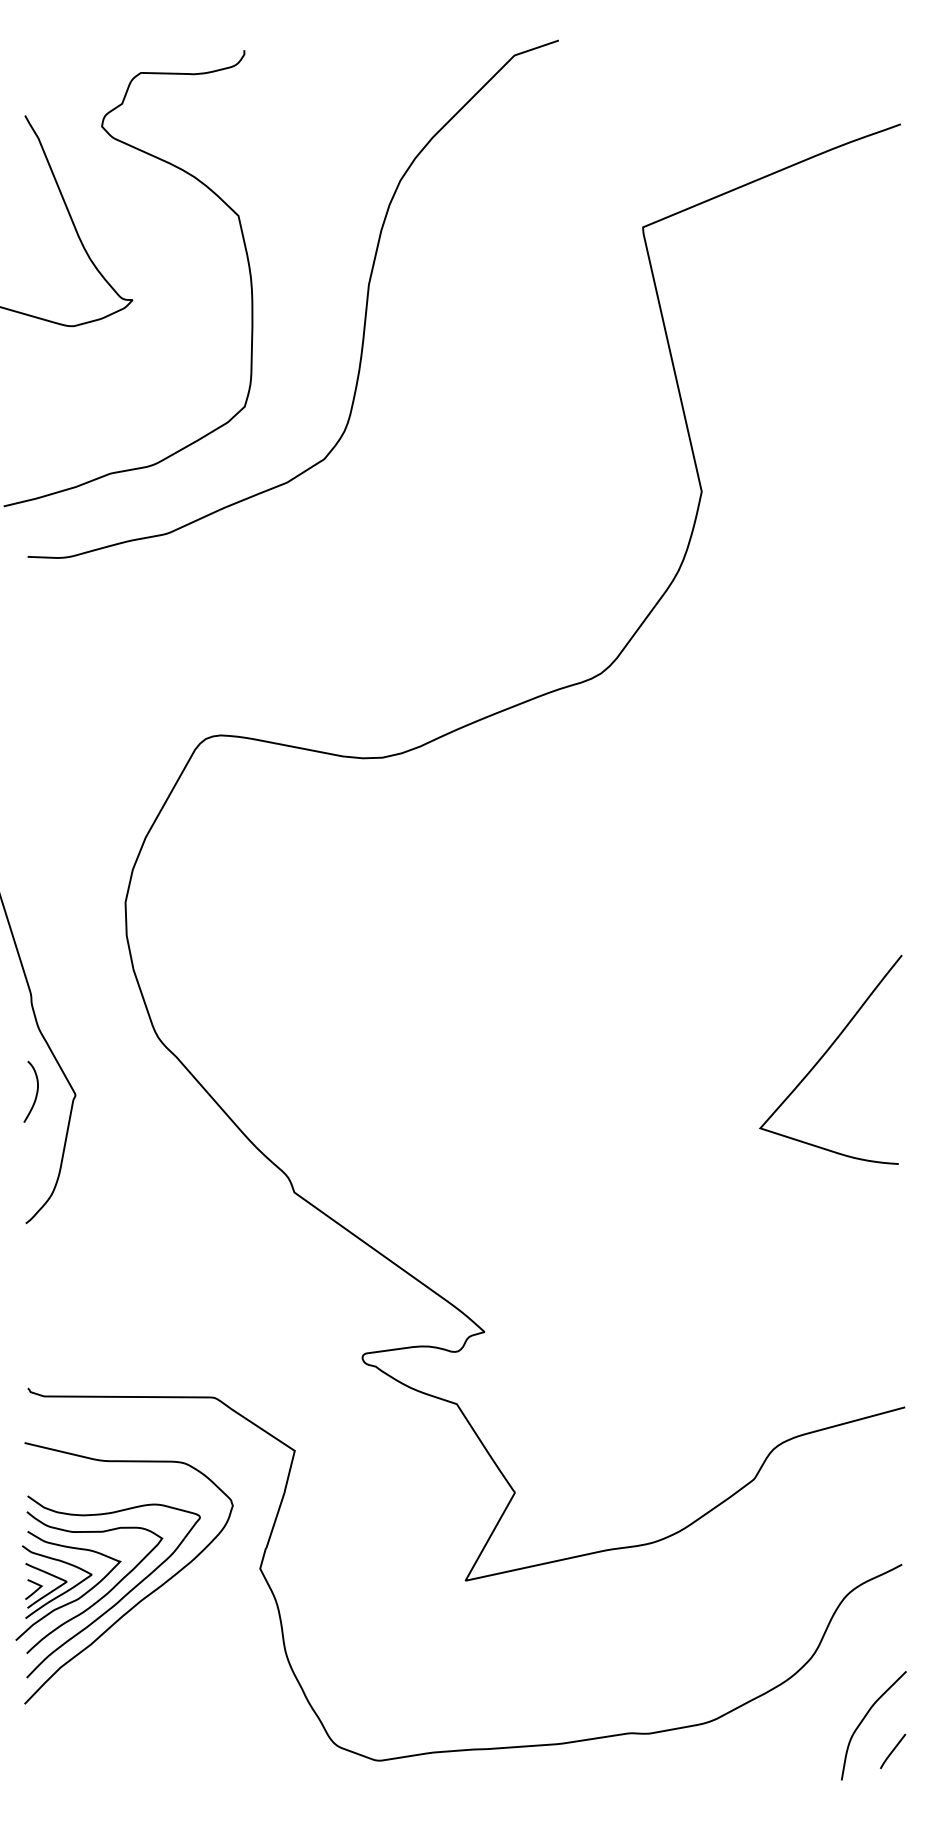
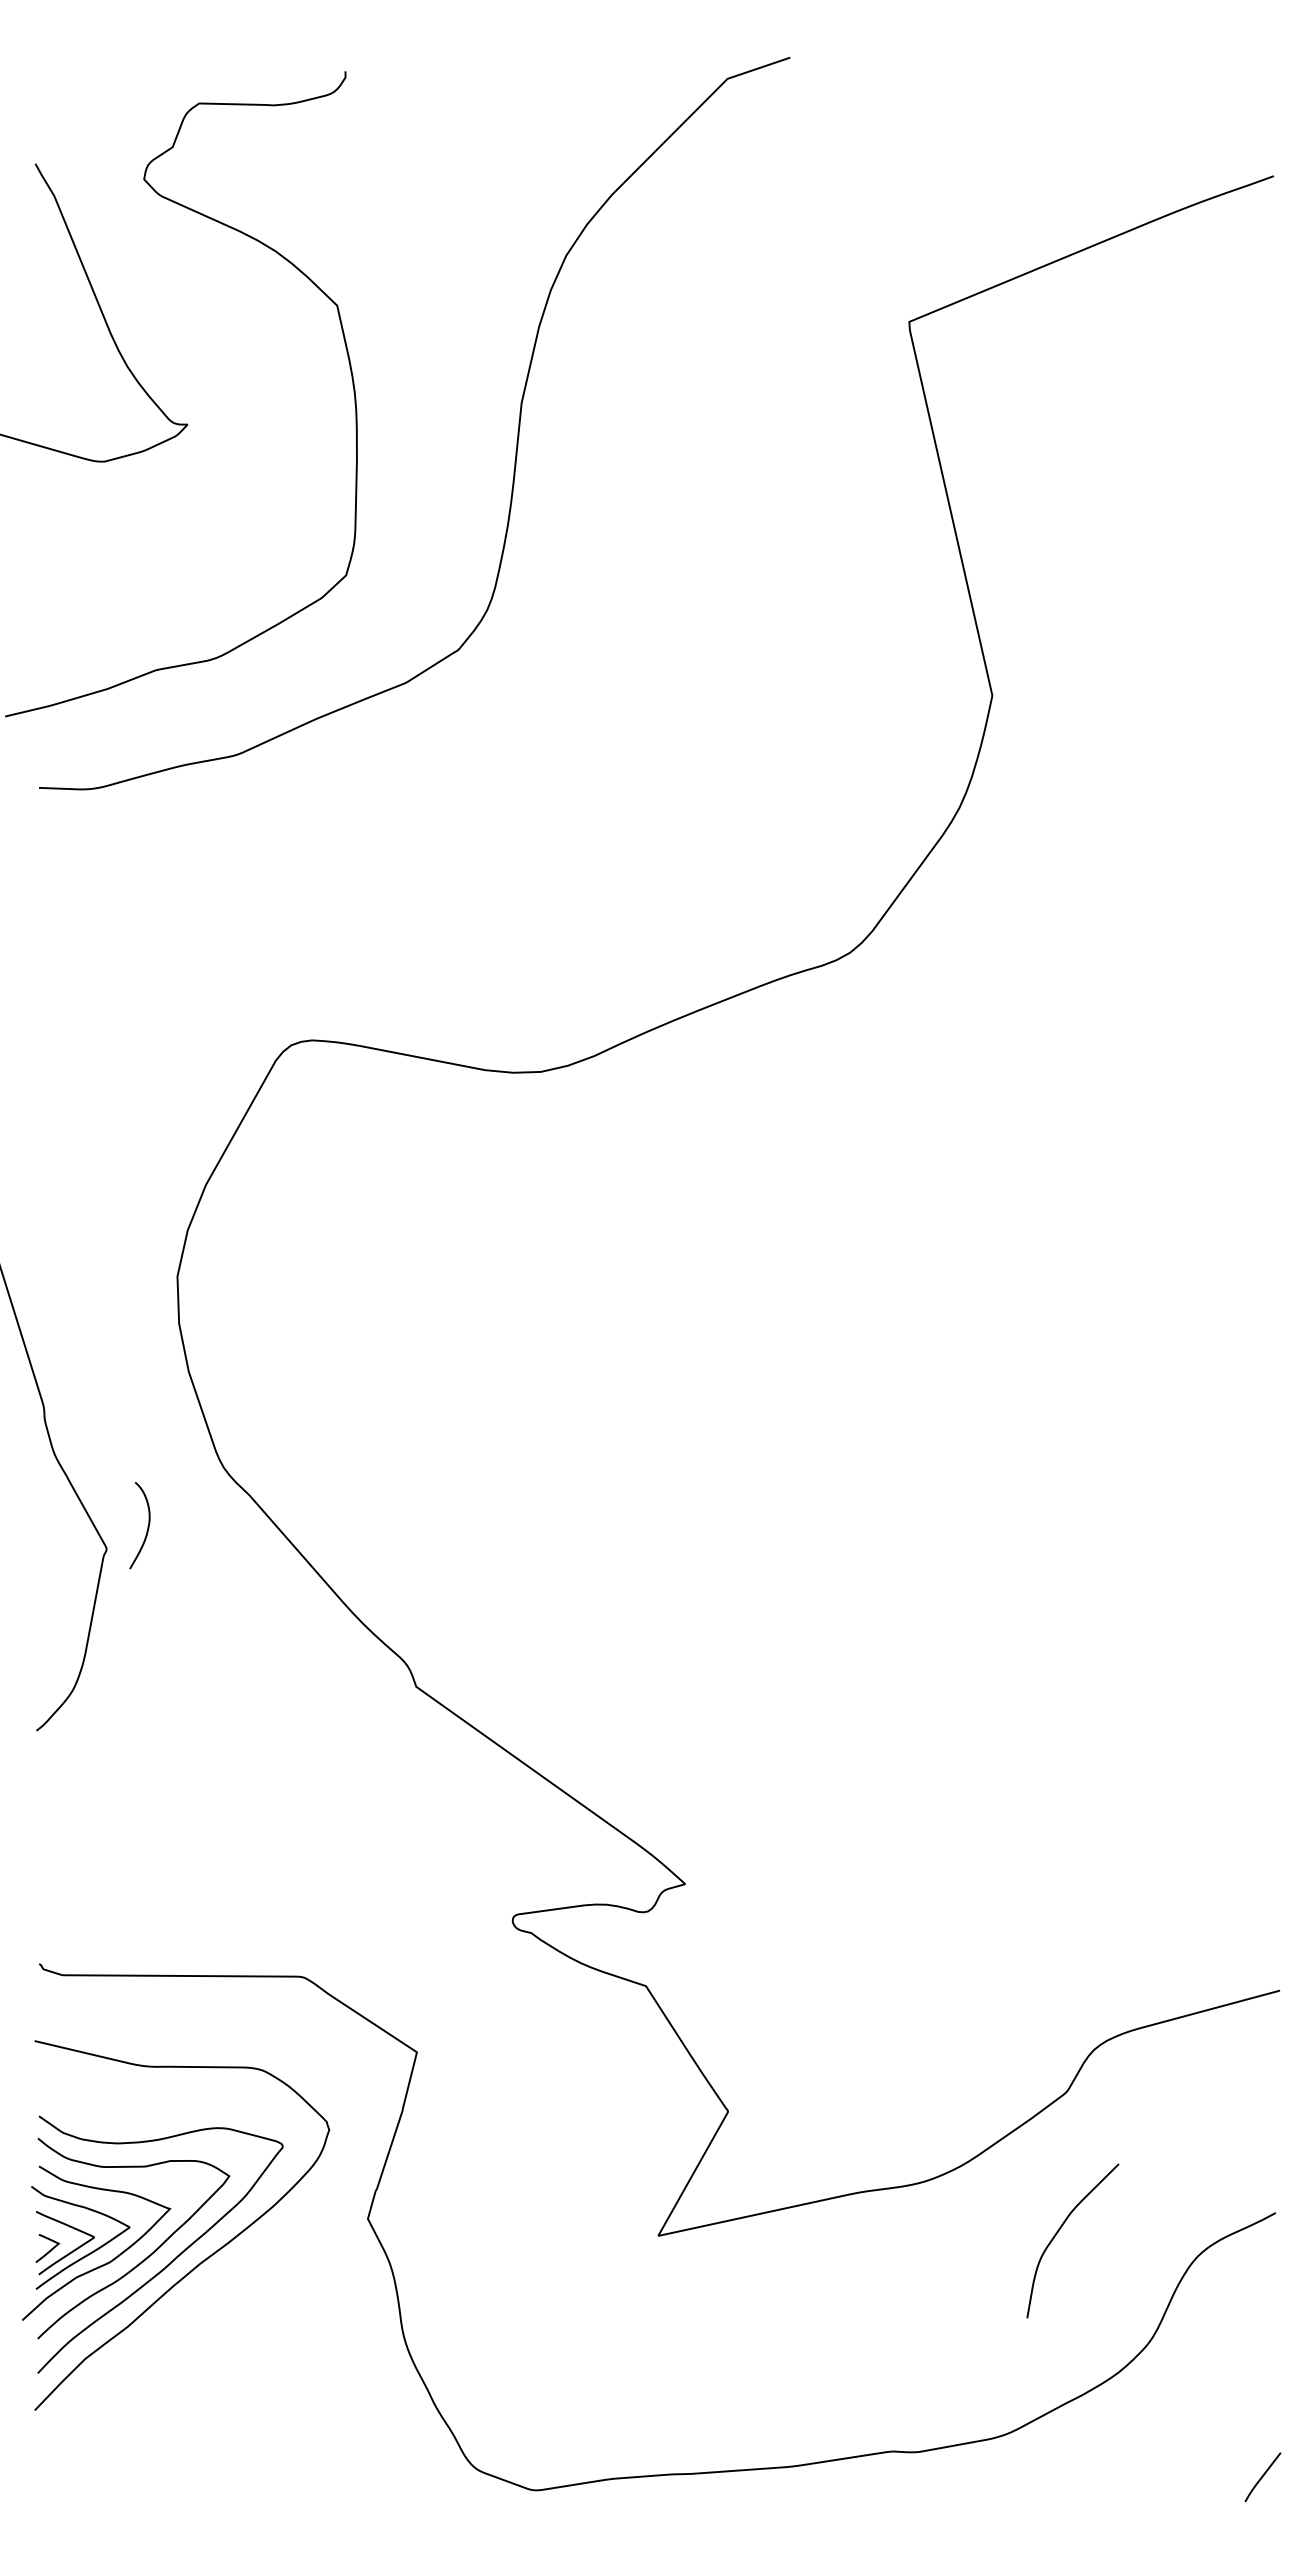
curve: (824, 1055) -> (1166, 1492), removed
curve: (36, 1092) -> (147, 1526), moved
curve: (864, 1719) -> (1059, 2231), moved

